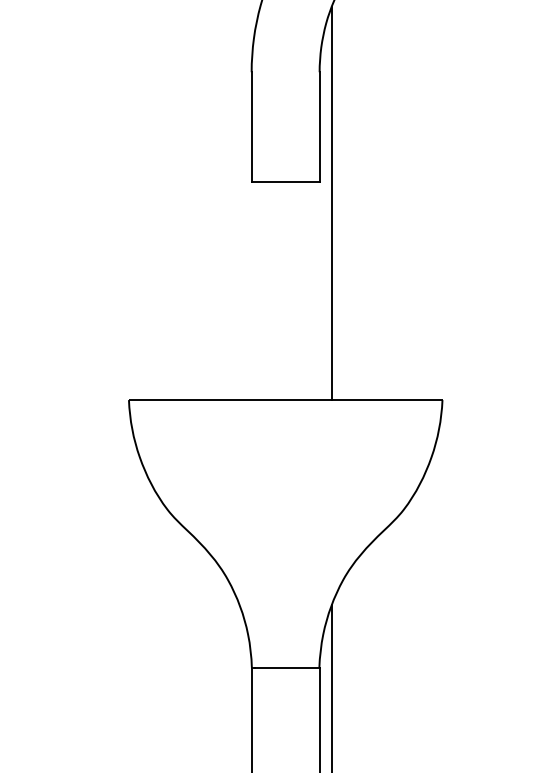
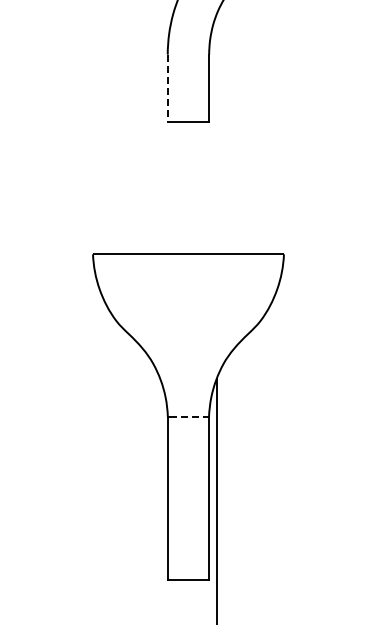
line: (251, 127) -> (167, 88), solid -> dashed
line: (331, 203) -> (216, 134), removed
line: (287, 667) -> (189, 417), solid -> dashed

